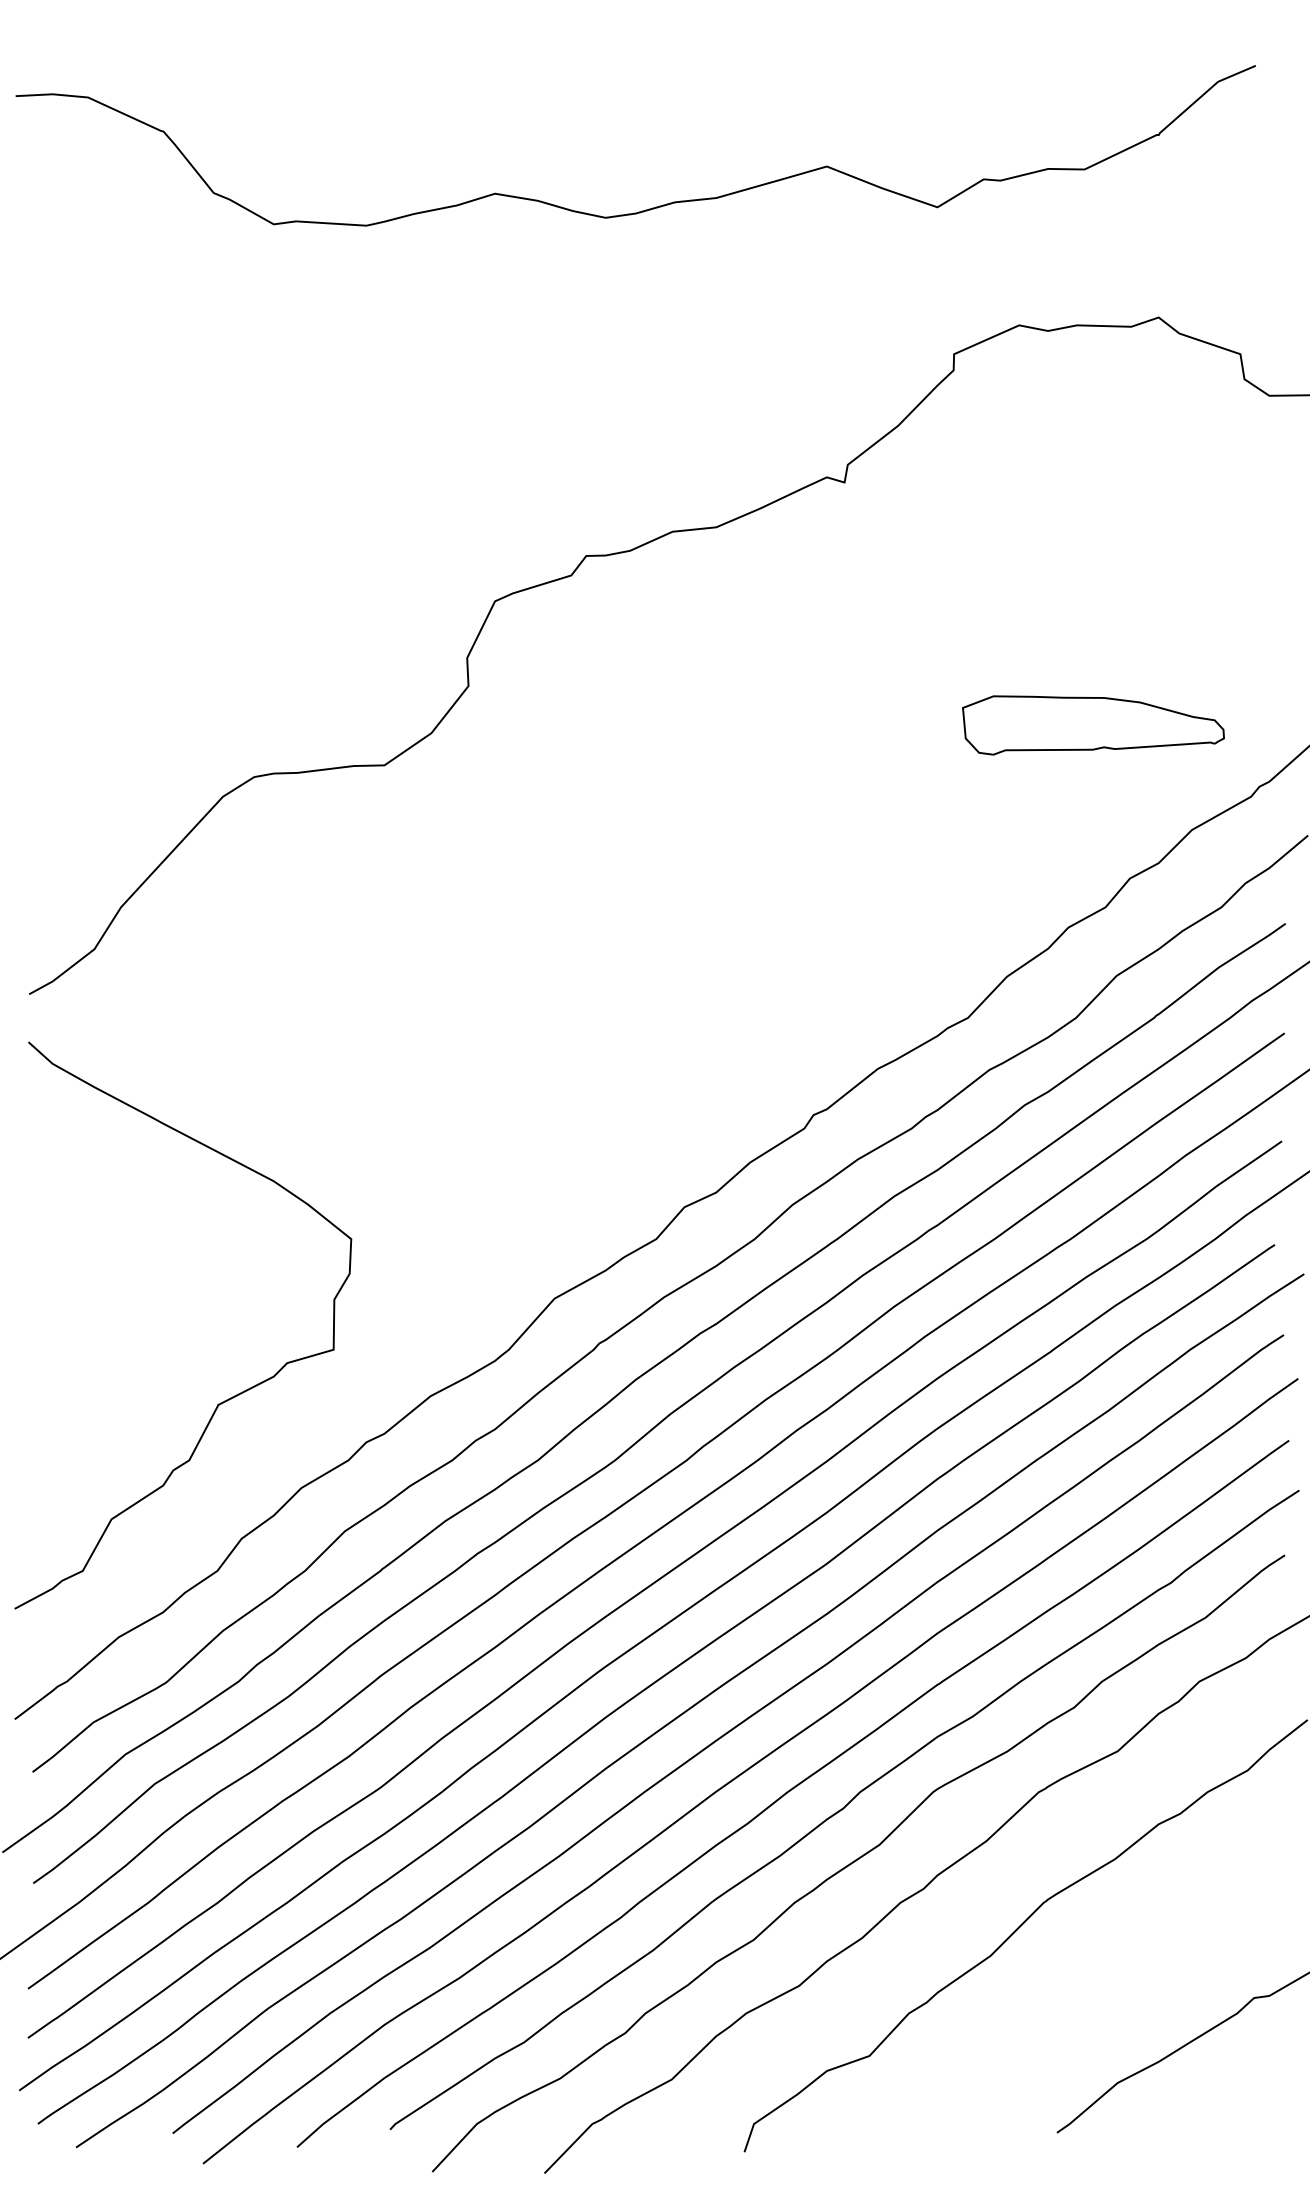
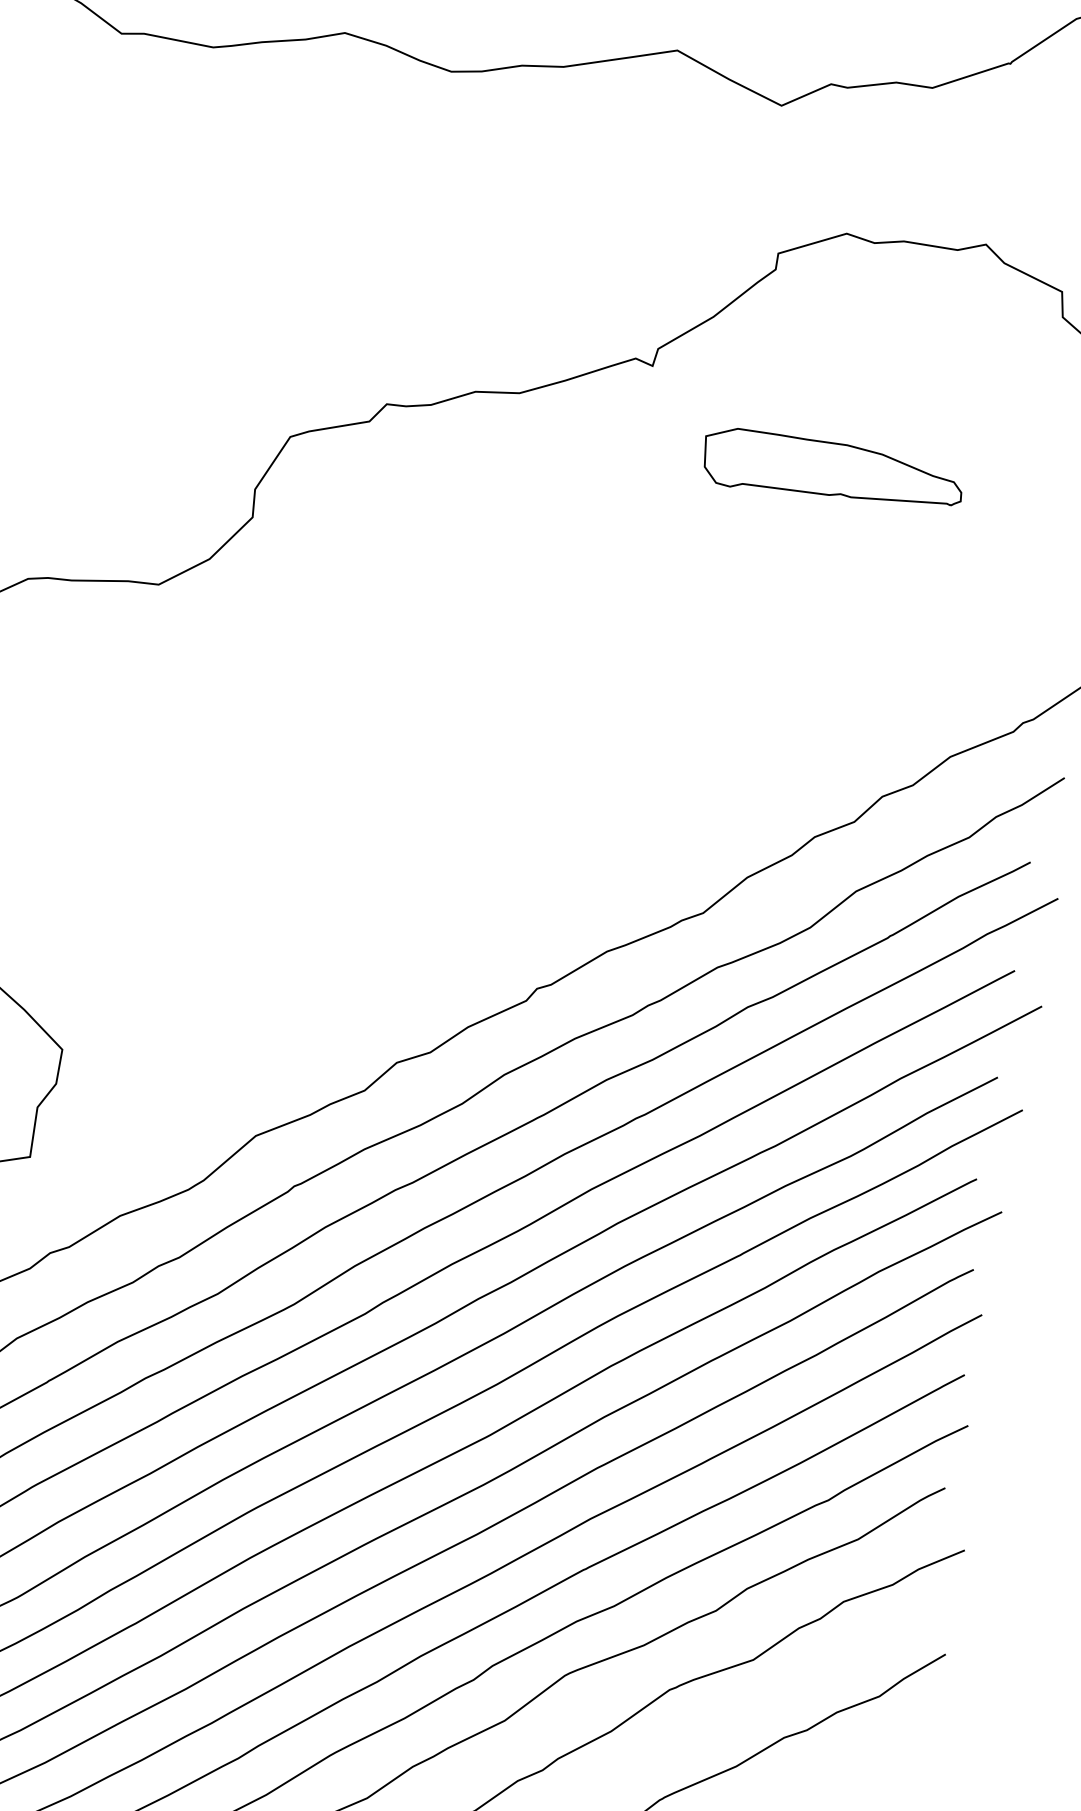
part: (1093, 725) -> (833, 471), moved

